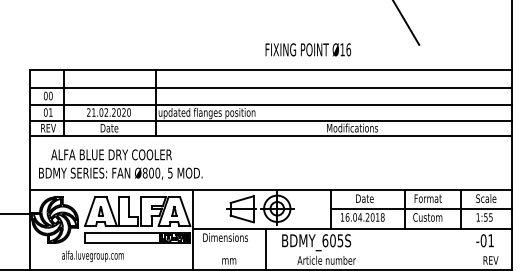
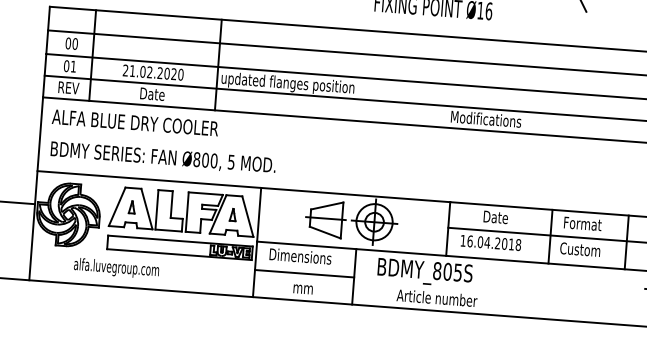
text: (111, 154) -> (135, 122), moved
text: (325, 240) -> (437, 270), BDMY_605S -> BDMY_805S
line: (229, 249) -> (304, 273), added

